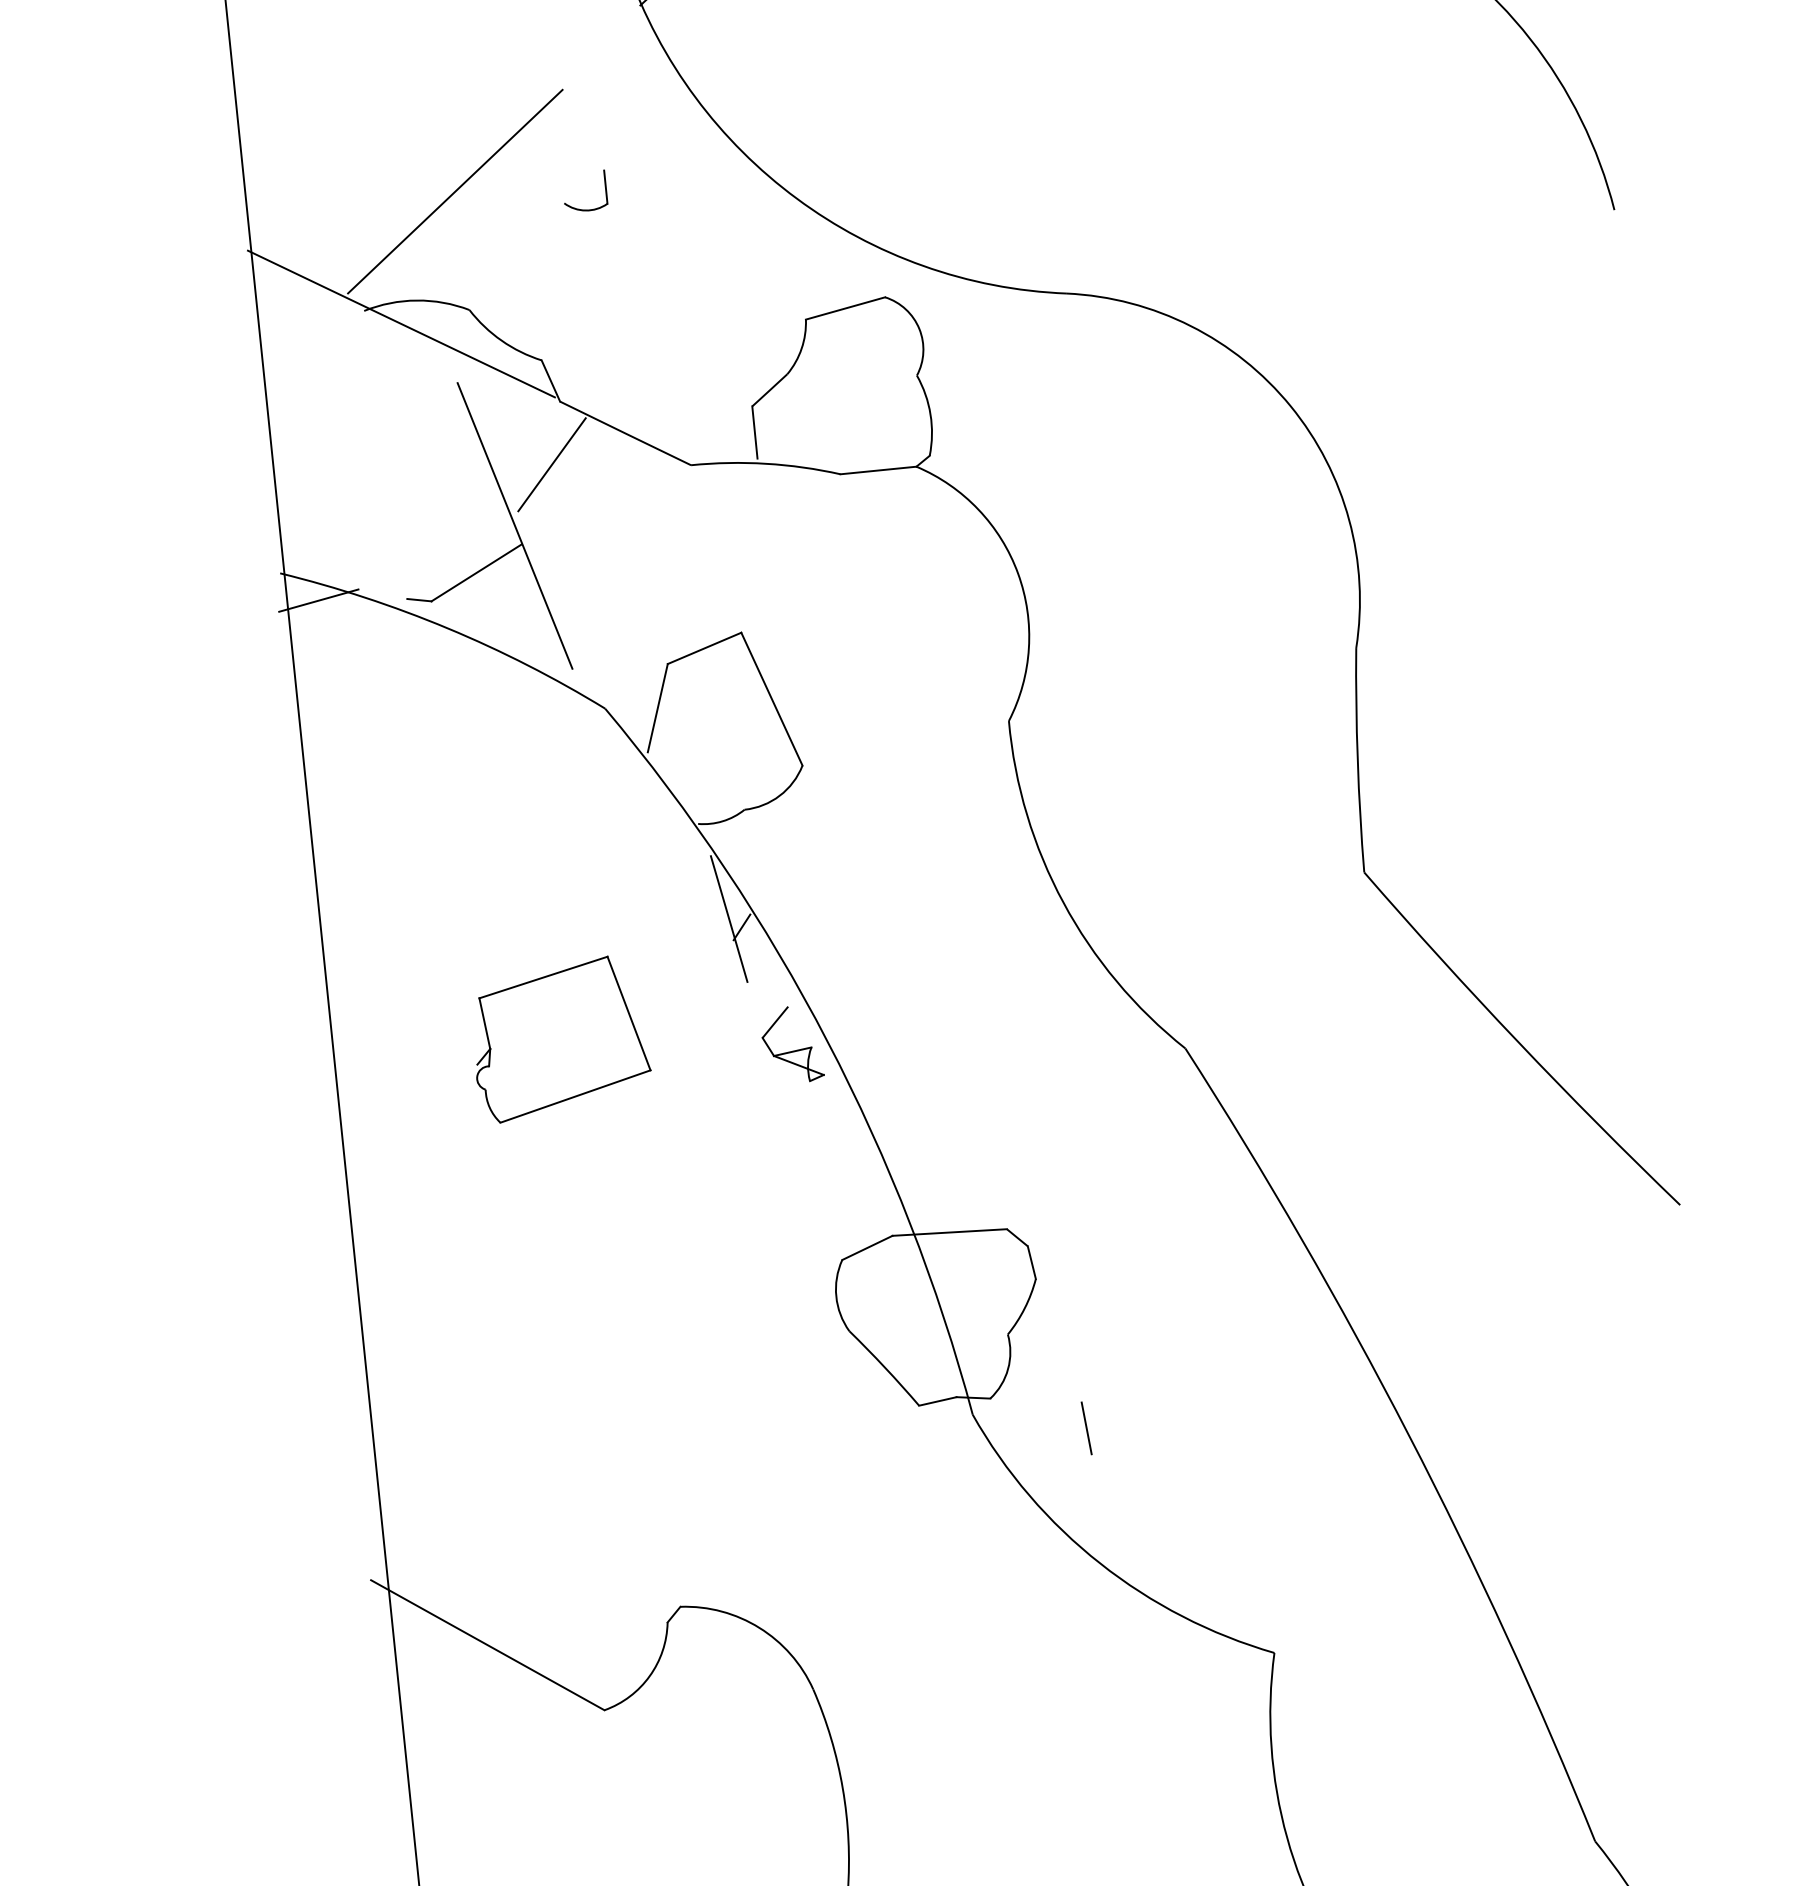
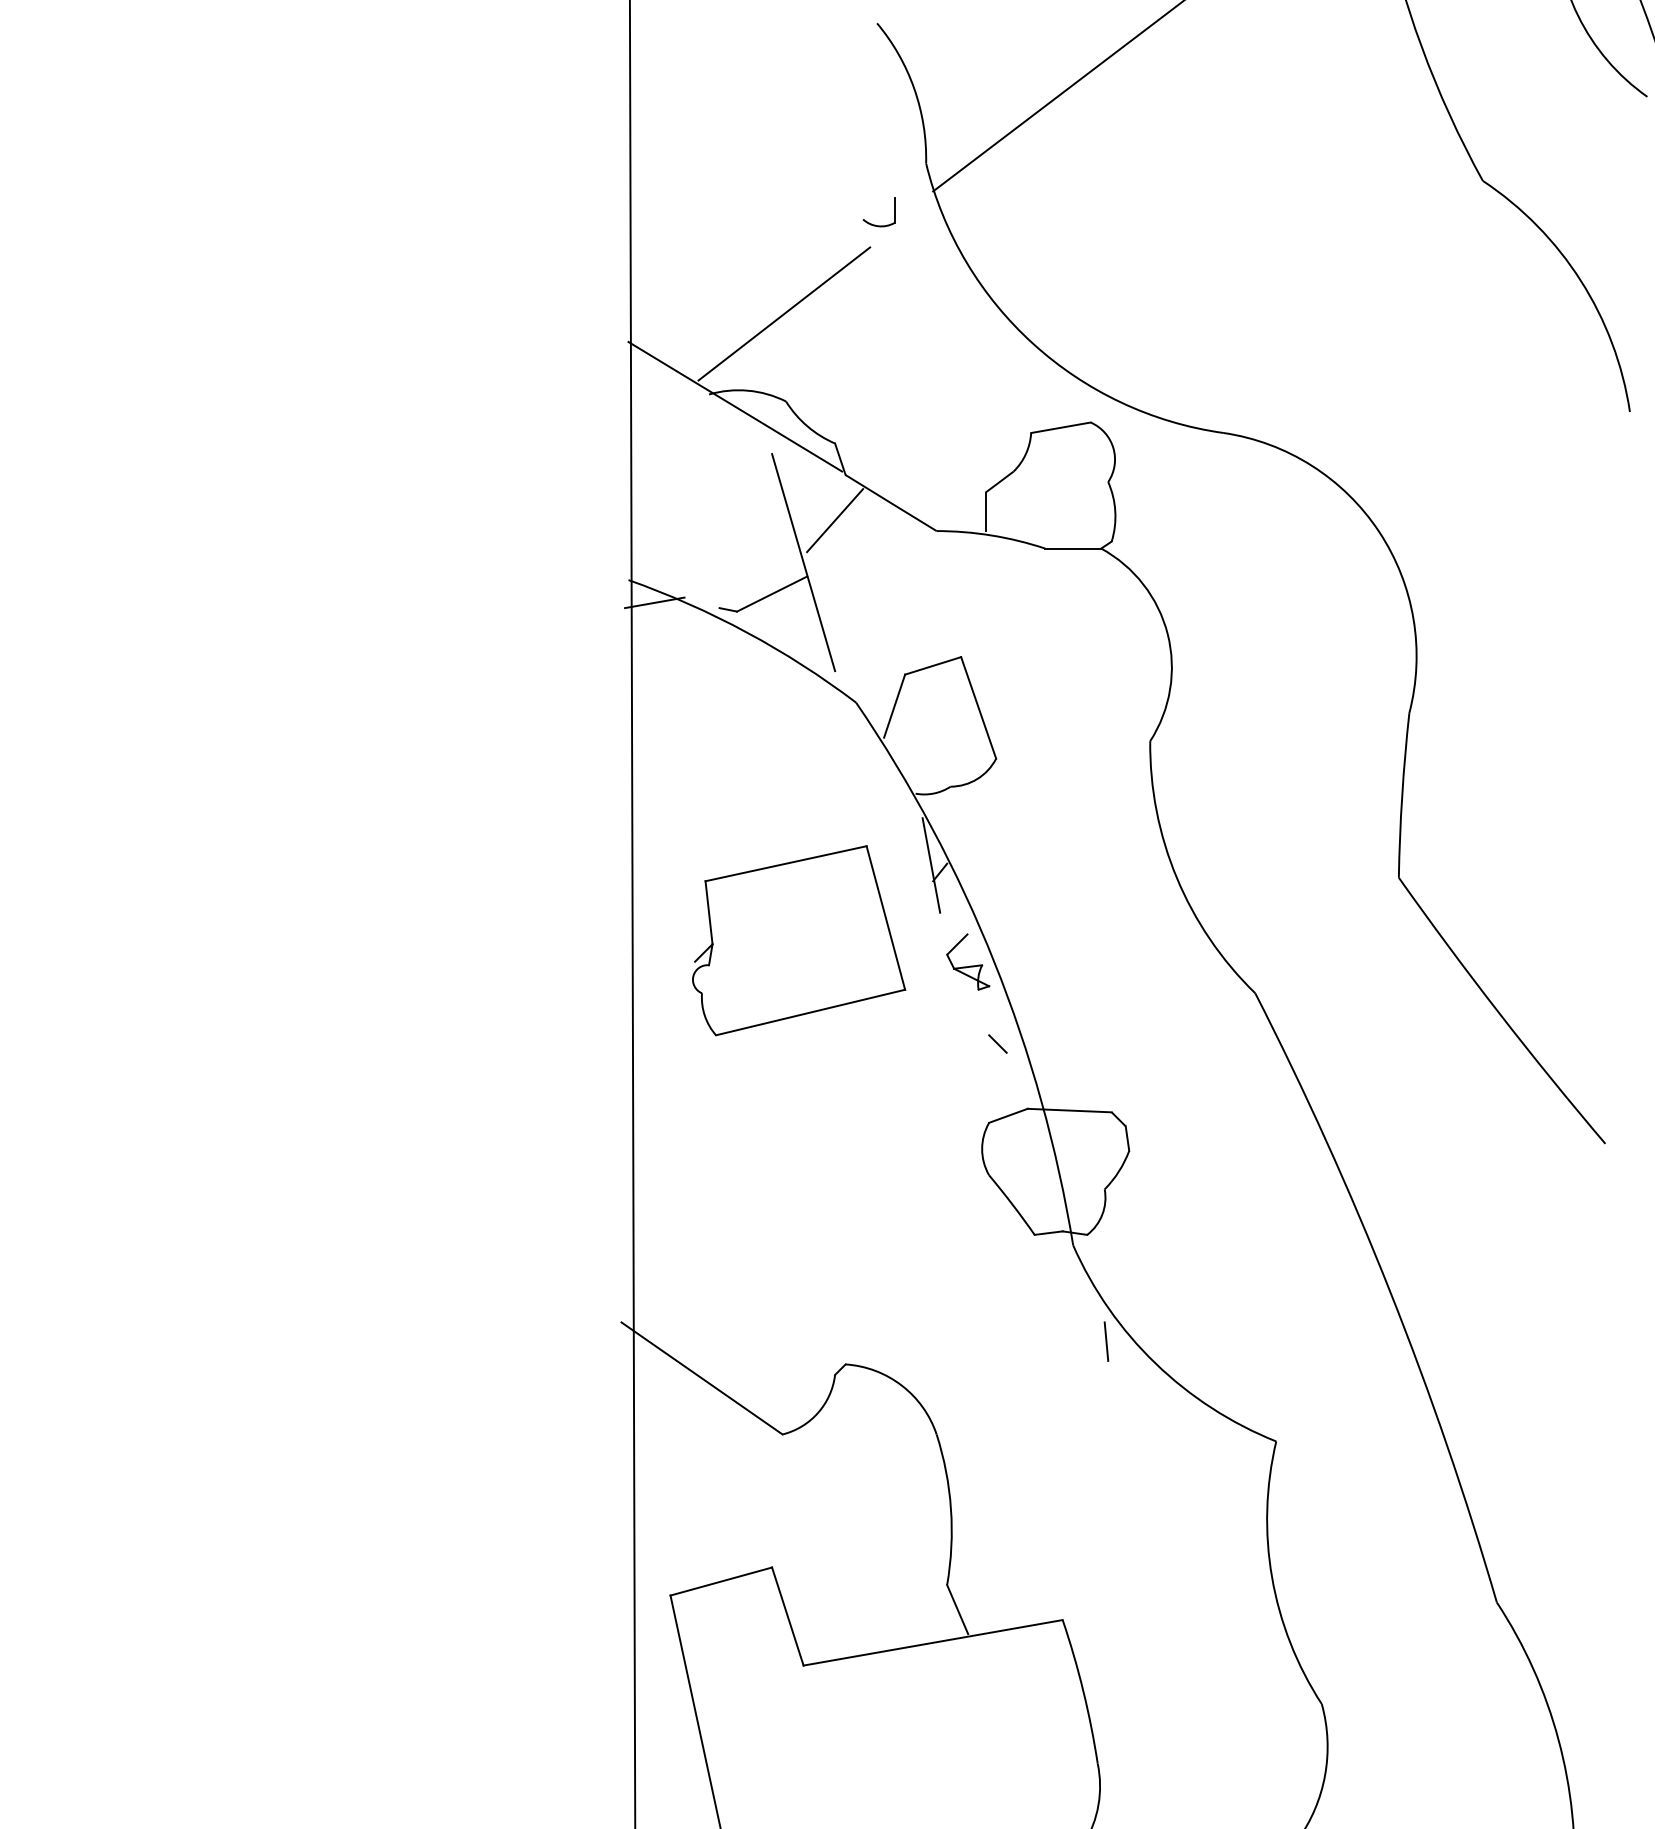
part: (581, 208) -> (875, 224), moved
part: (560, 1038) -> (799, 940), size x1.67
line: (842, 1151) -> (997, 1043), added
line: (1086, 1428) -> (1106, 1341), moved

